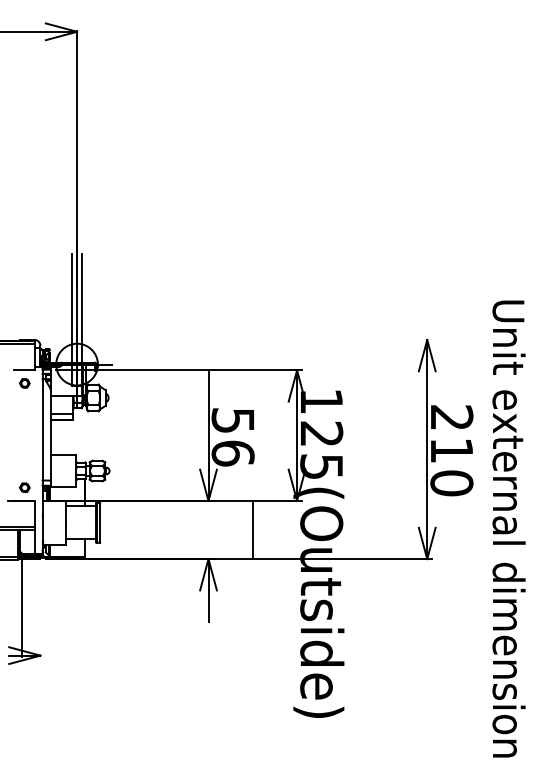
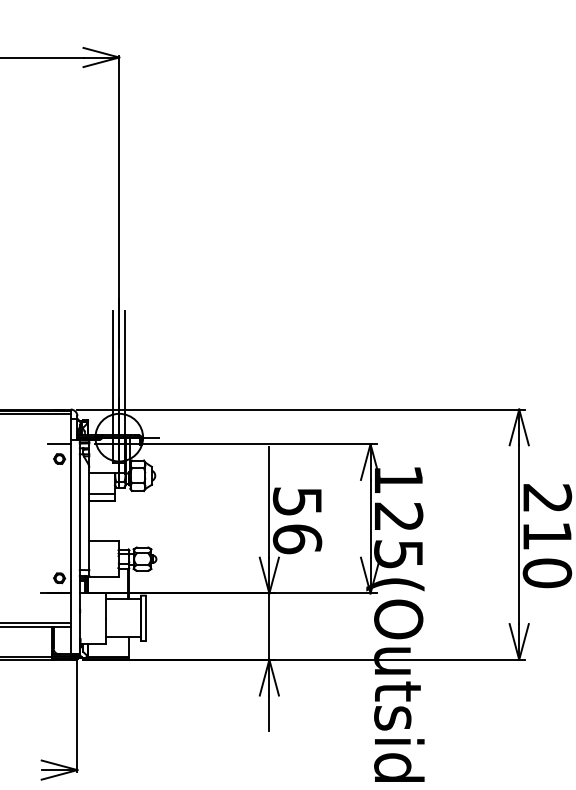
line: (235, 339) -> (300, 408), added
line: (35, 435) -> (71, 518), added
line: (252, 529) -> (269, 626), moved
line: (22, 607) -> (77, 715), moved

